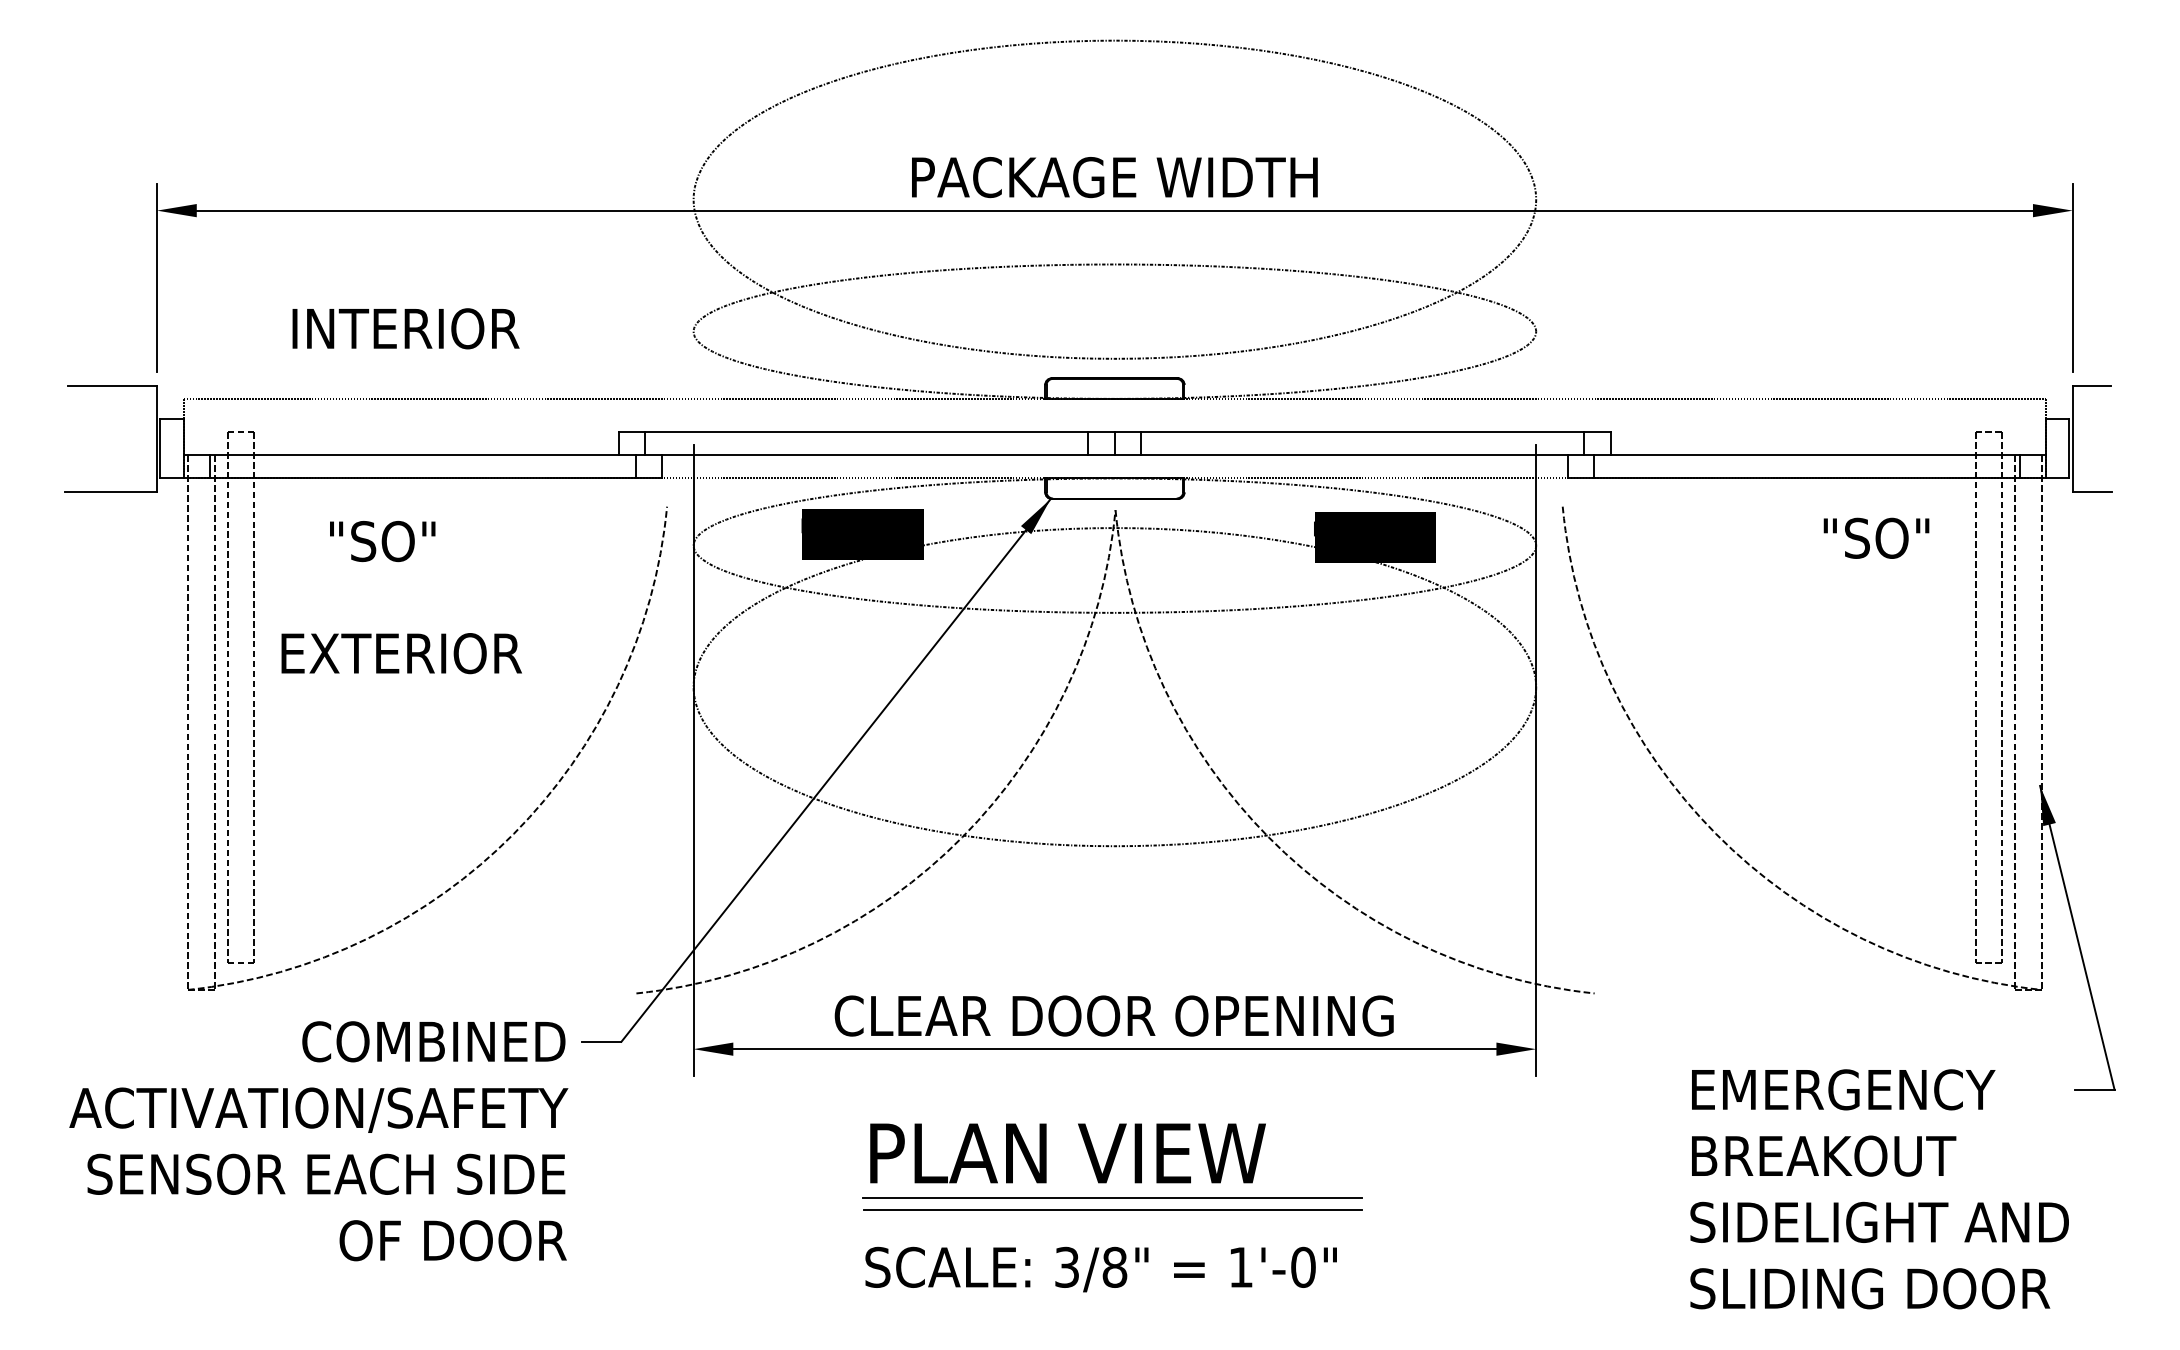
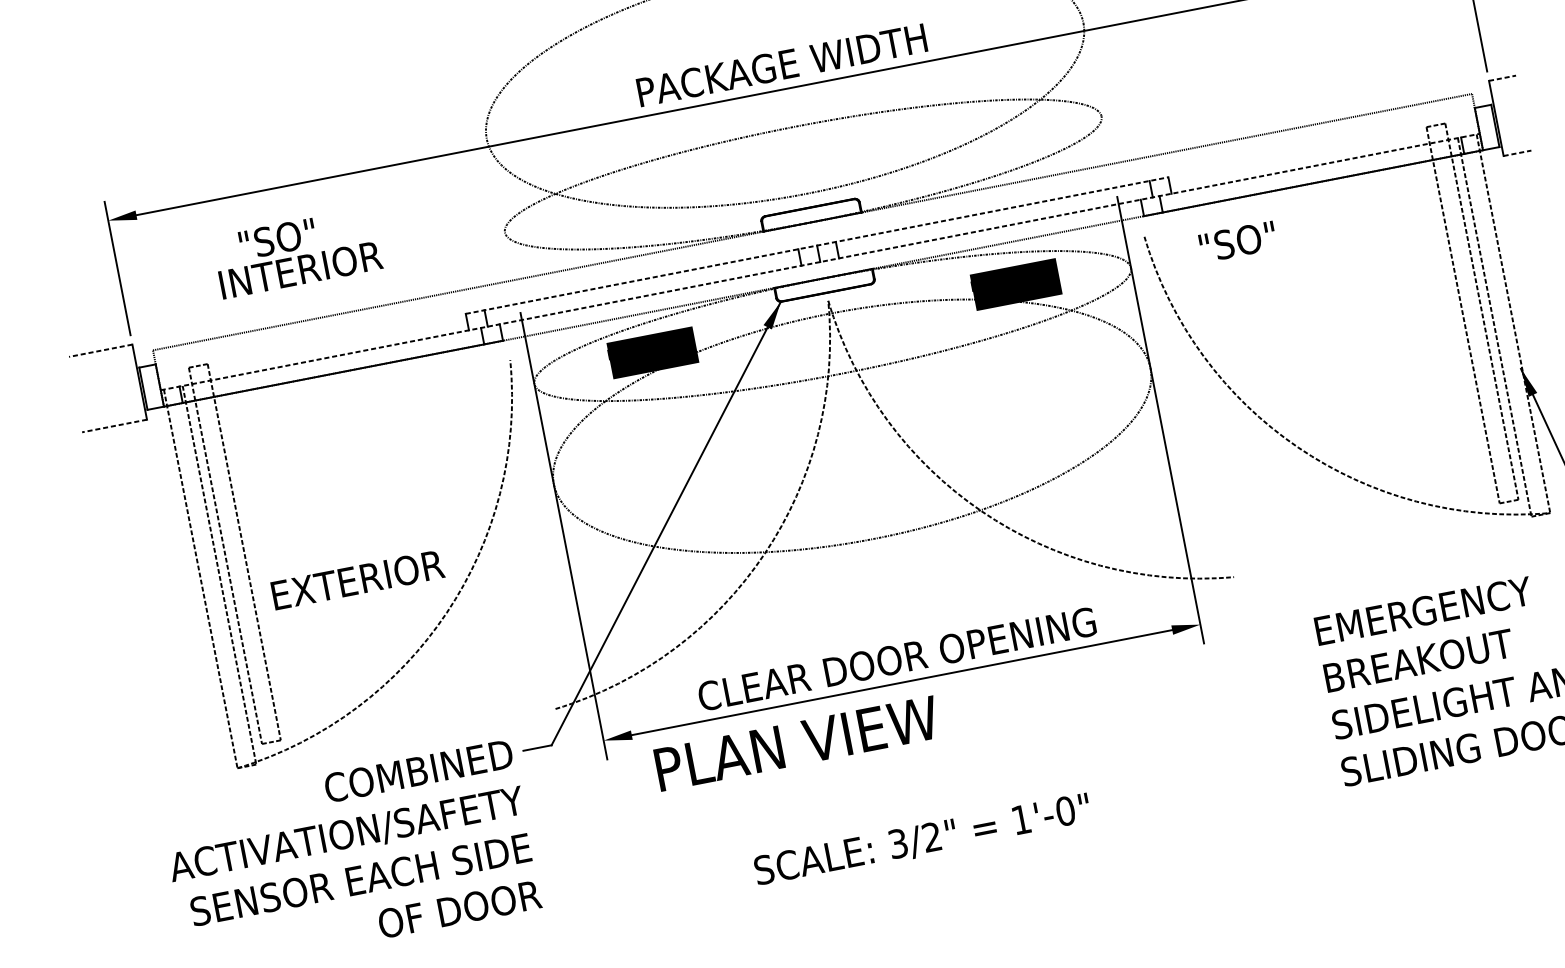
line: (112, 385) -> (100, 350), solid -> dashed
line: (2092, 385) -> (1502, 78), solid -> dashed
line: (1115, 432) -> (817, 245), solid -> dashed
line: (1115, 455) -> (820, 262), solid -> dashed
line: (111, 491) -> (114, 425), solid -> dashed
line: (2092, 491) -> (1517, 153), solid -> dashed
text: (1876, 537) -> (1237, 241), moved
text: (382, 541) -> (277, 239), moved
text: (401, 653) -> (357, 579), moved
text: (1067, 1153) -> (796, 743), moved
line: (1112, 1197) -> (920, 787), removed
line: (1112, 1209) -> (922, 796), removed
text: (1114, 1266) -> (931, 836), 3/8" -> 3/2"

